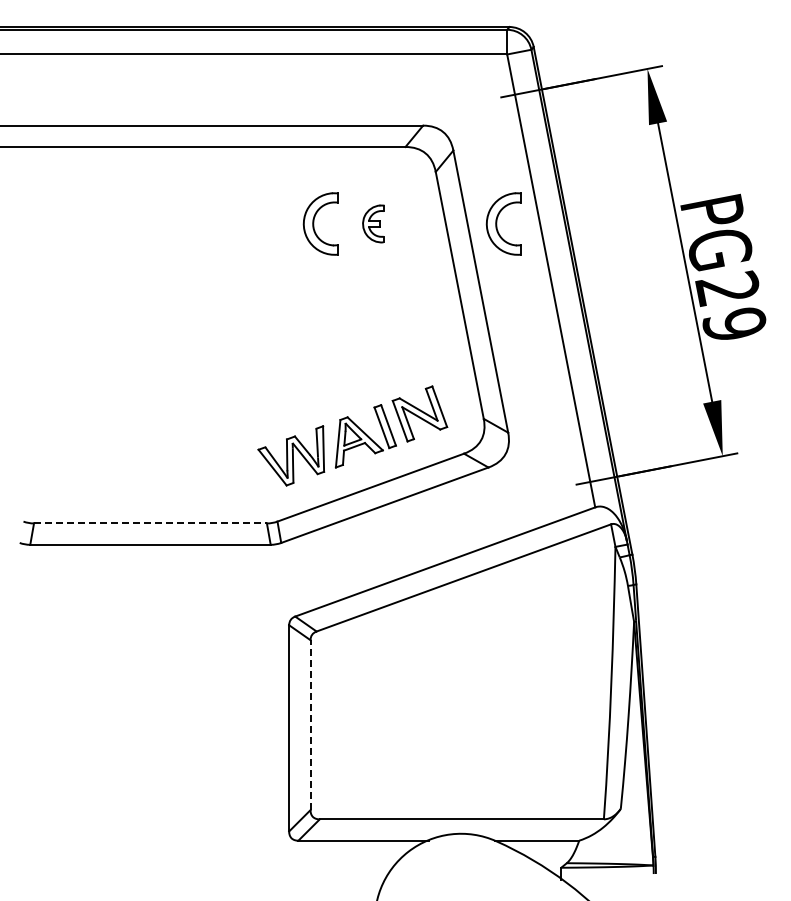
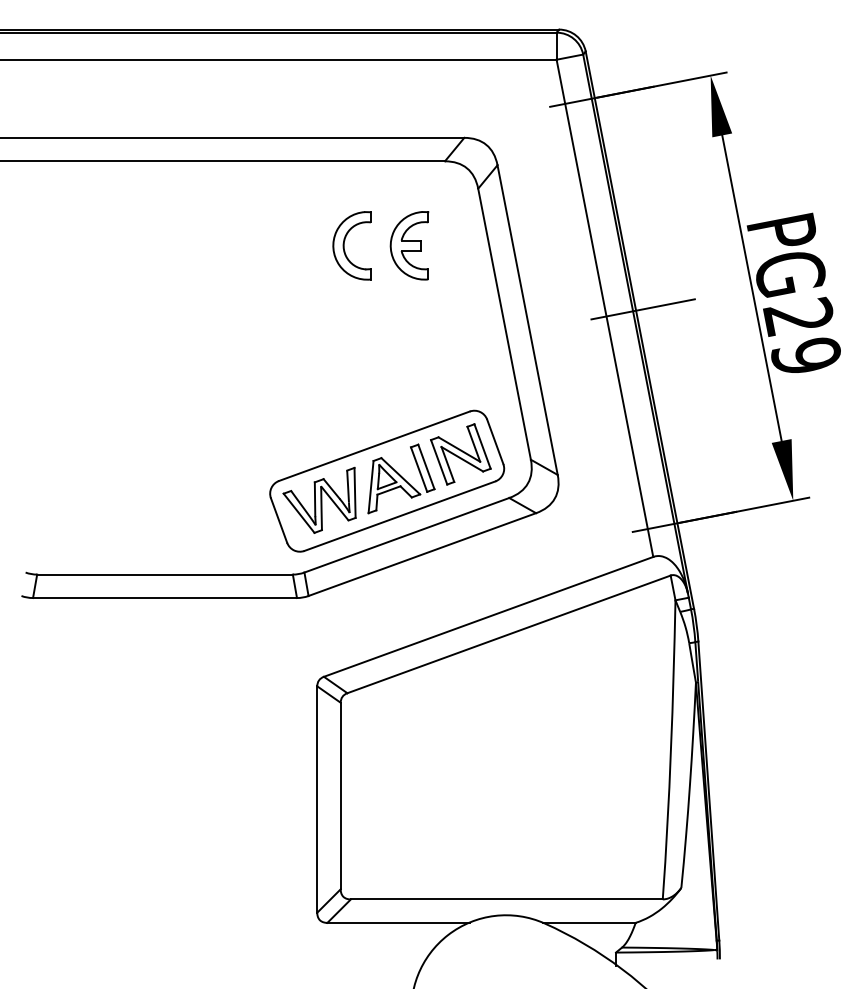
part: (373, 223) -> (409, 245), size x1.67
part: (503, 223) -> (552, 245), removed
line: (585, 281) -> (642, 308), added
part: (352, 438) -> (386, 481), added
line: (151, 523) -> (166, 574), dashed -> solid
line: (310, 725) -> (340, 796), dashed -> solid

